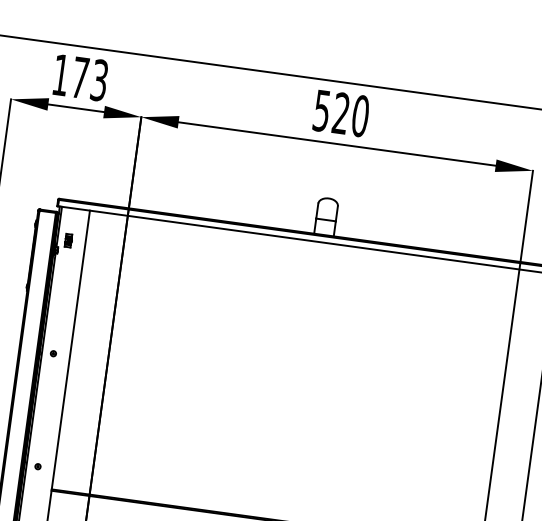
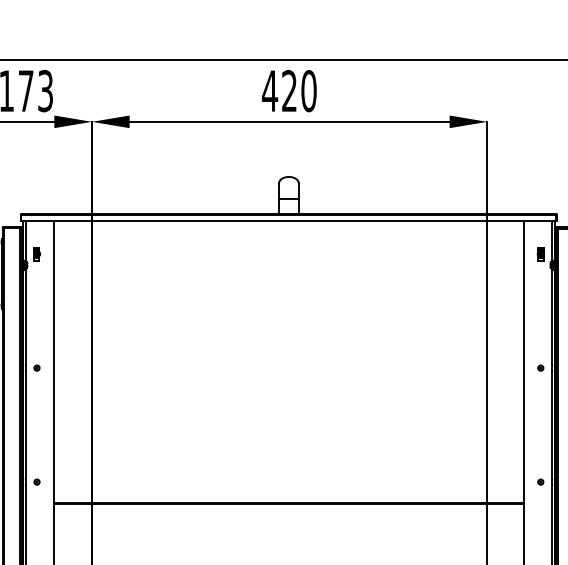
text: (322, 111) -> (270, 91), 520 -> 420

